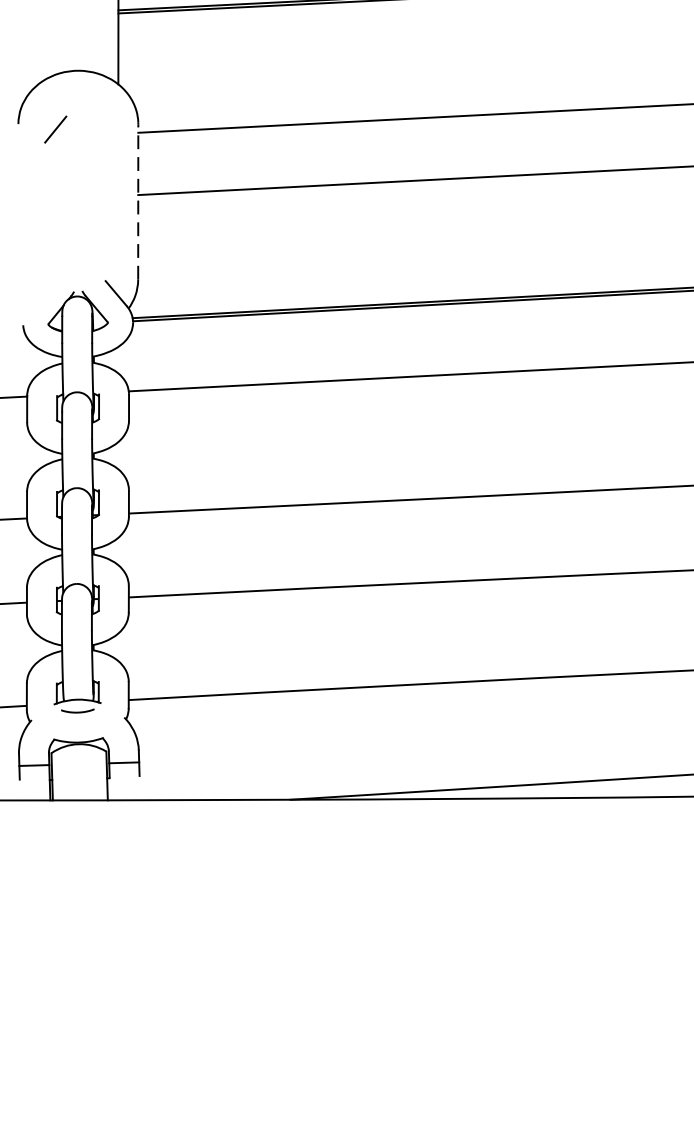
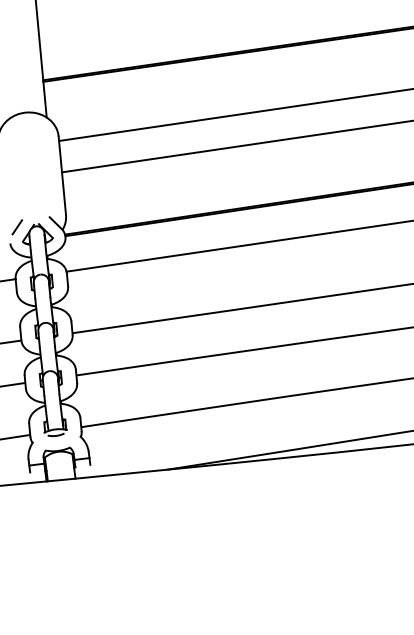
line: (56, 129) -> (17, 227), moved
line: (138, 201) -> (62, 175), dashed -> solid

